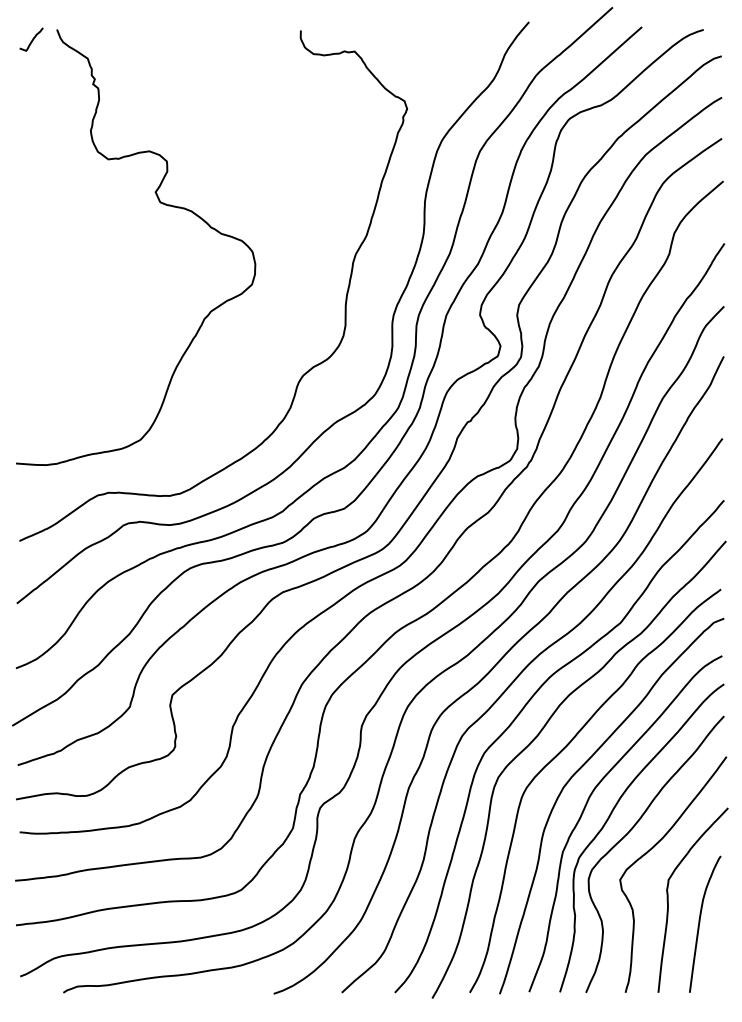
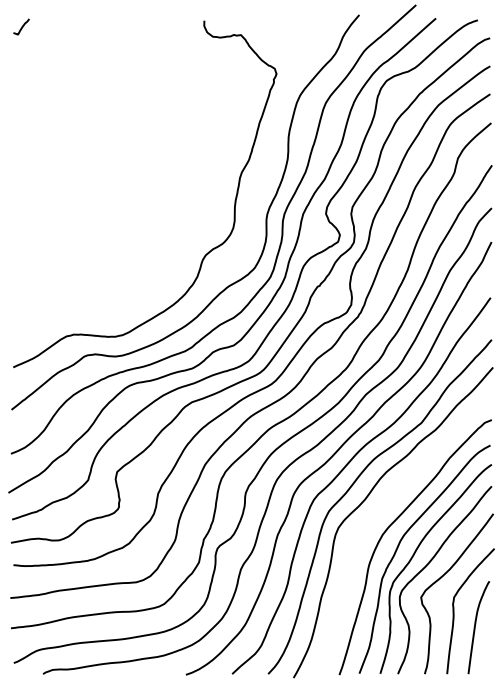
curve: (159, 203) -> (108, 138), removed
curve: (560, 754) -> (380, 512), removed

